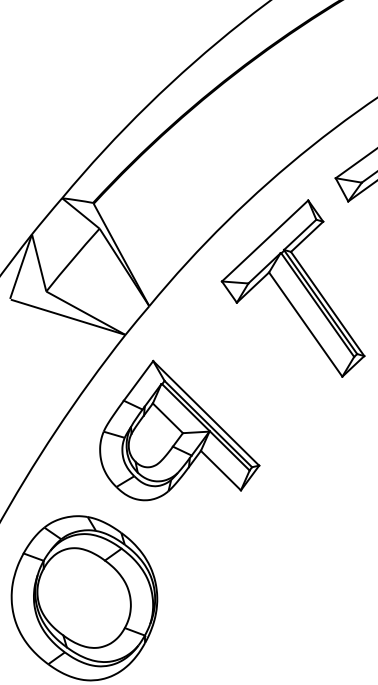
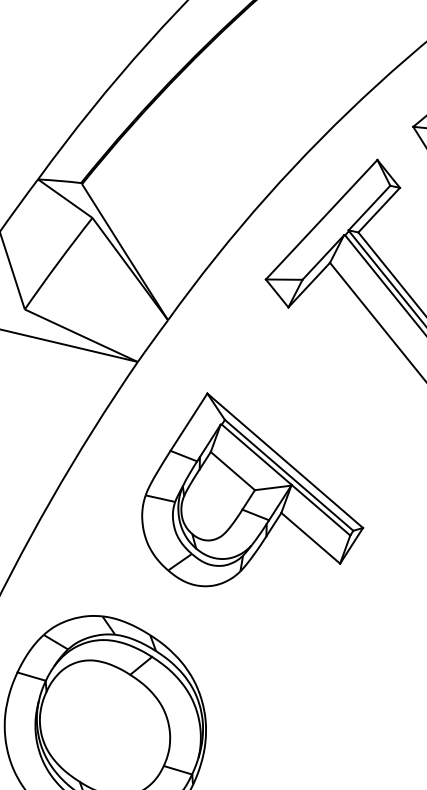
part: (179, 430) -> (249, 486), moved

